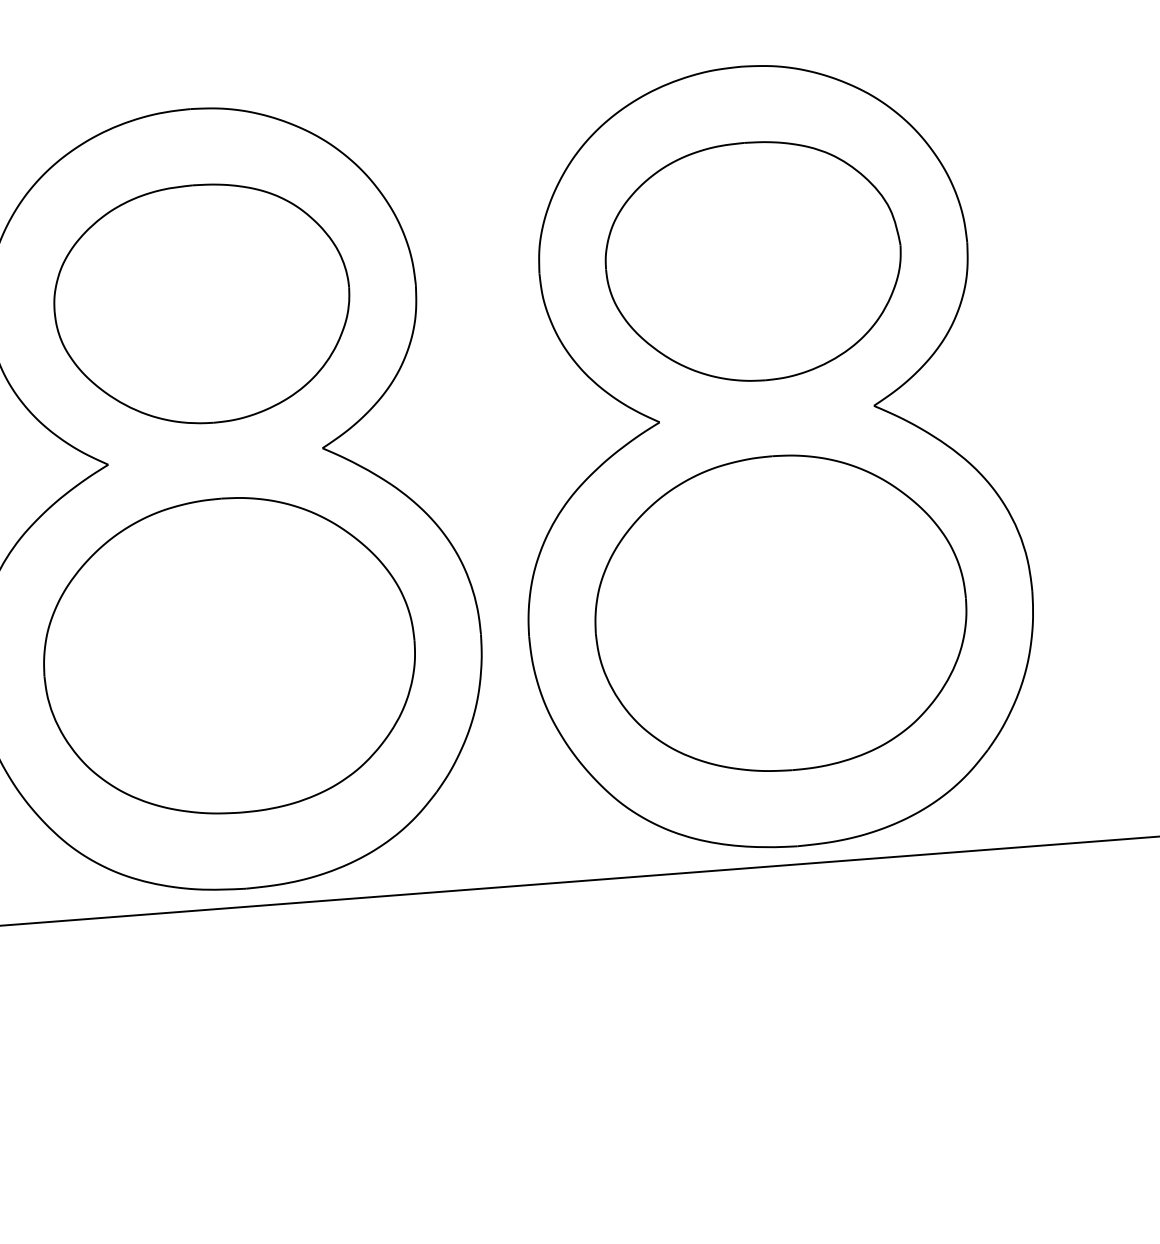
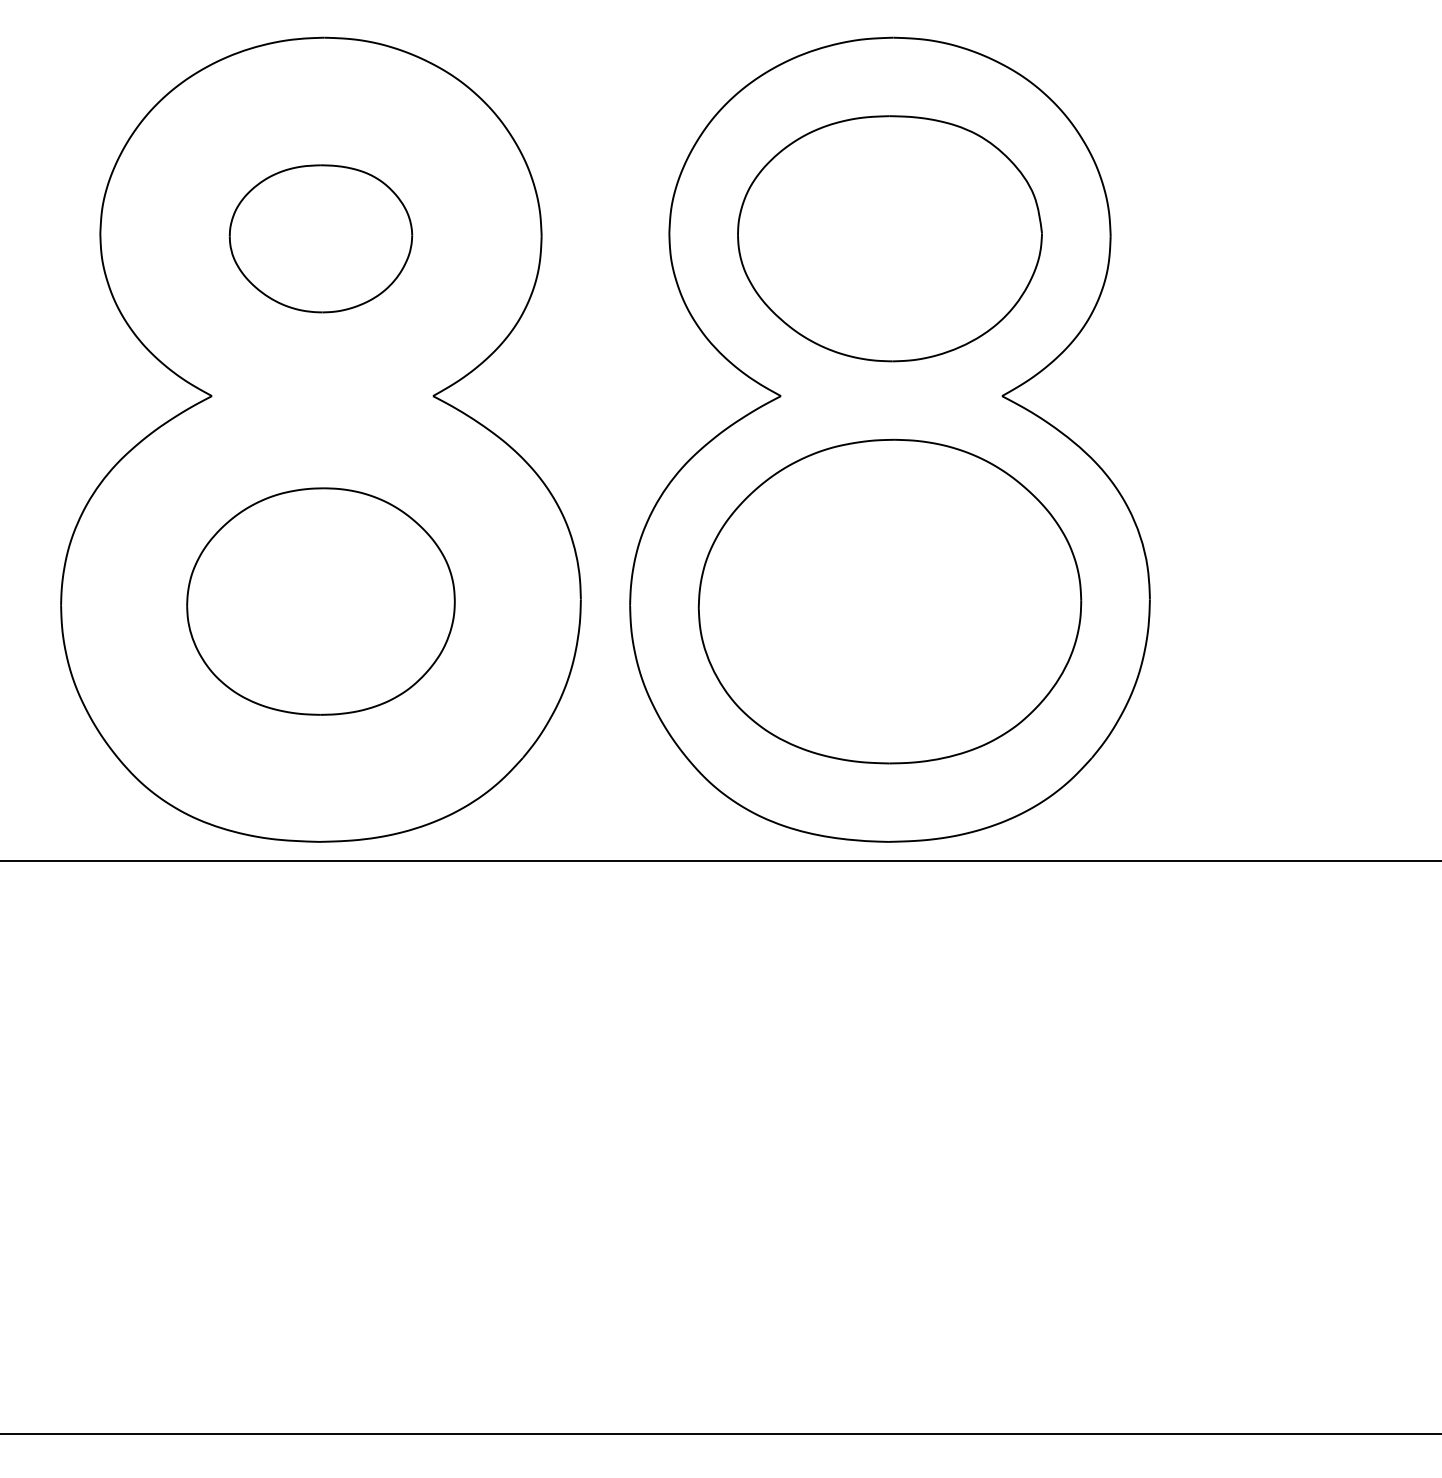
part: (201, 303) -> (320, 238), size x0.6
part: (228, 655) -> (320, 601), size x0.7

